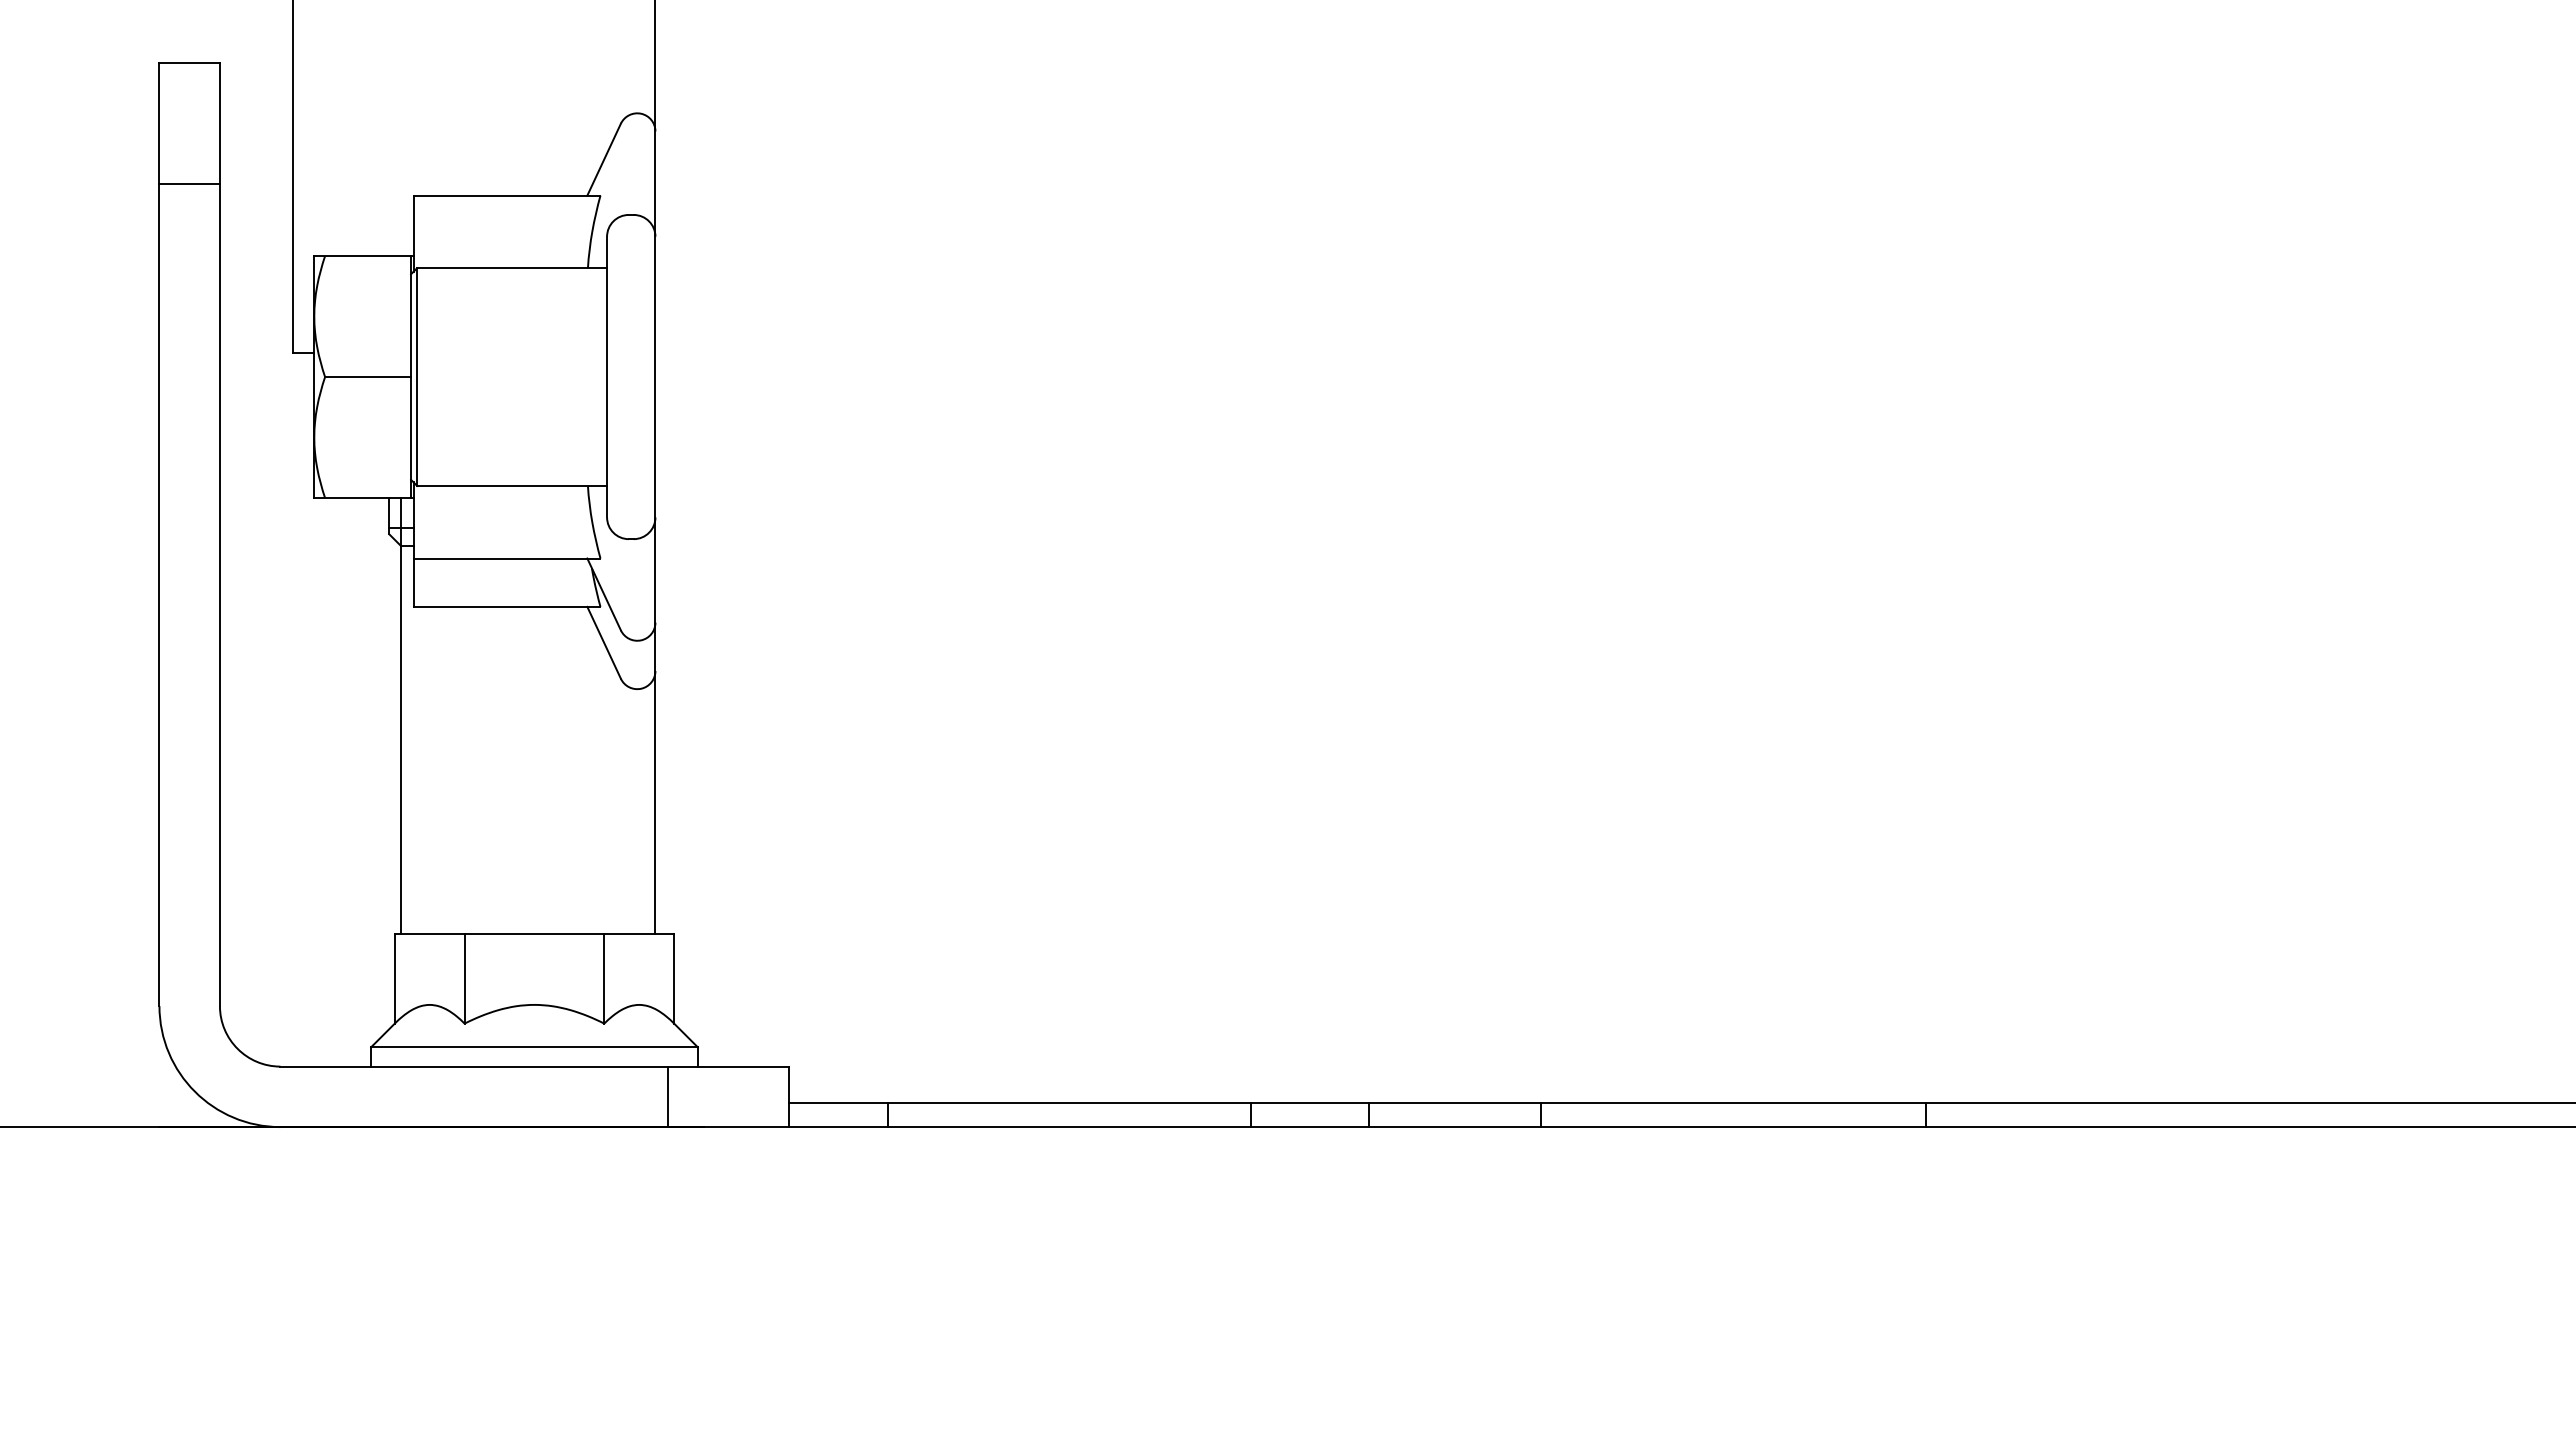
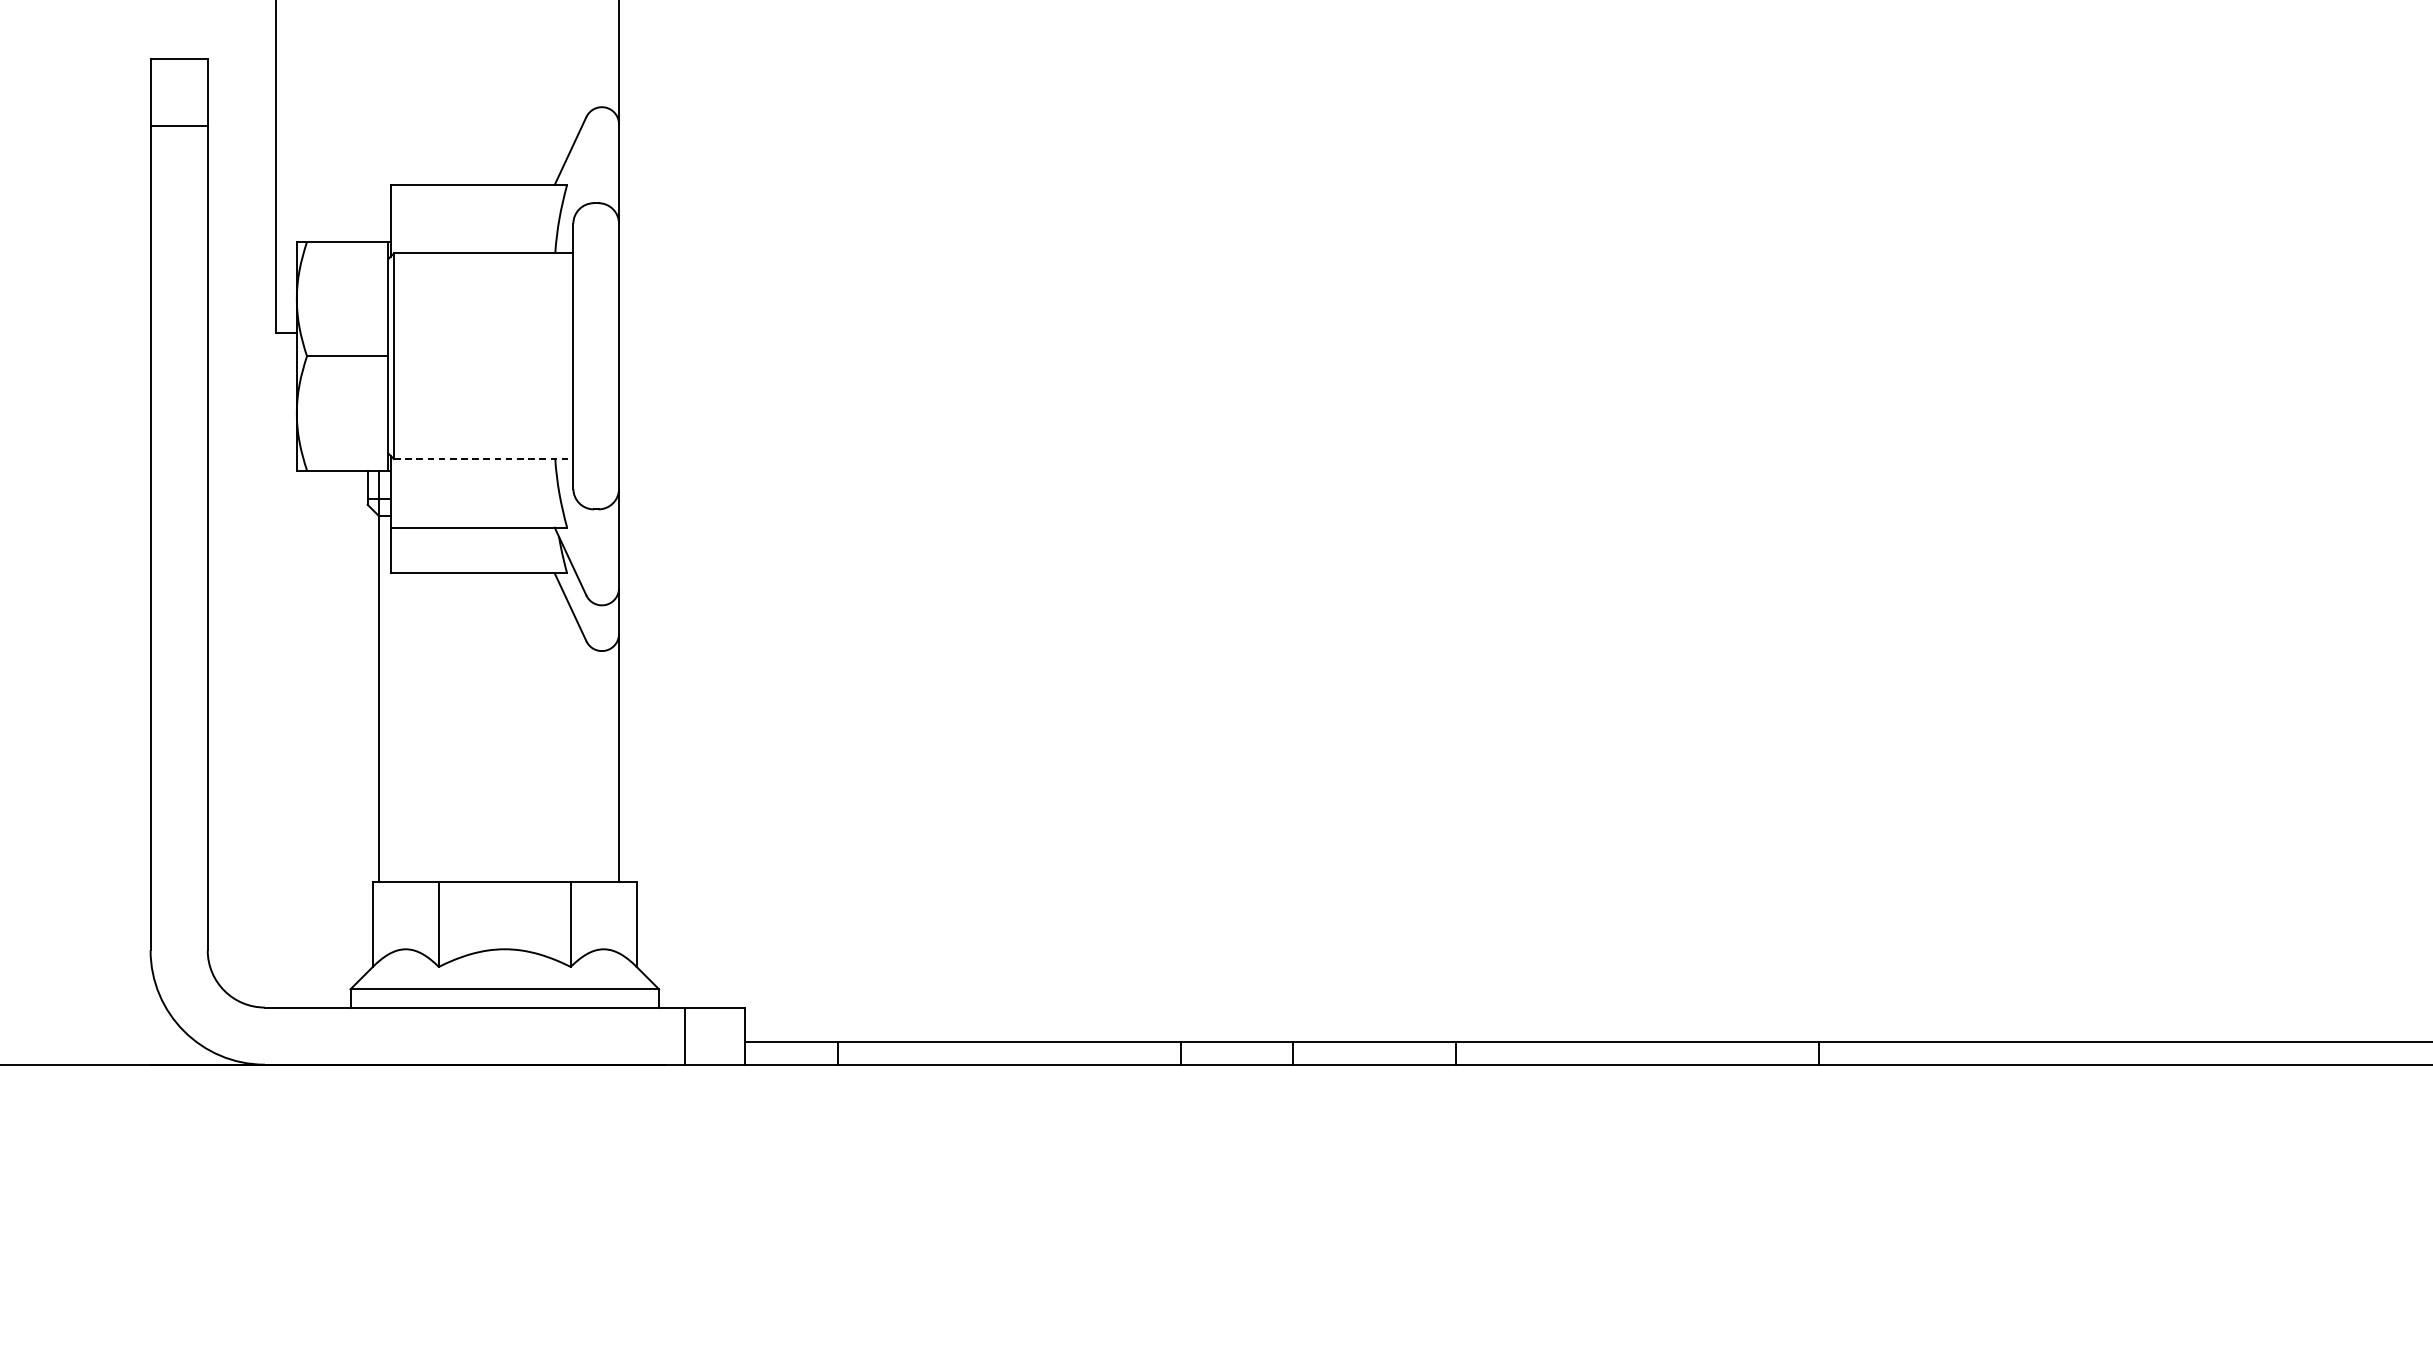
line: (189, 183) -> (178, 126), moved
line: (512, 485) -> (484, 458), solid -> dashed
line: (667, 1096) -> (685, 1035), moved

